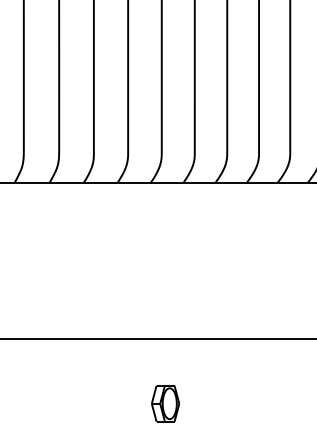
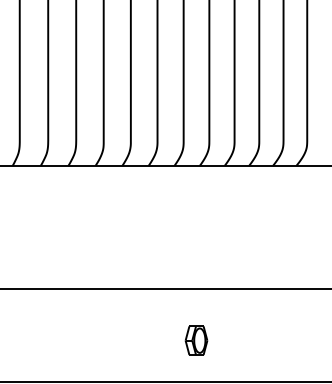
part: (165, 403) -> (196, 340), moved

